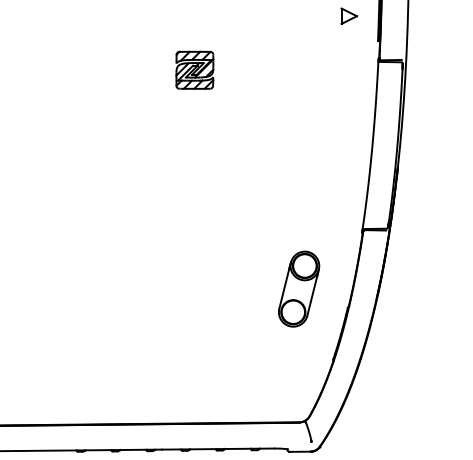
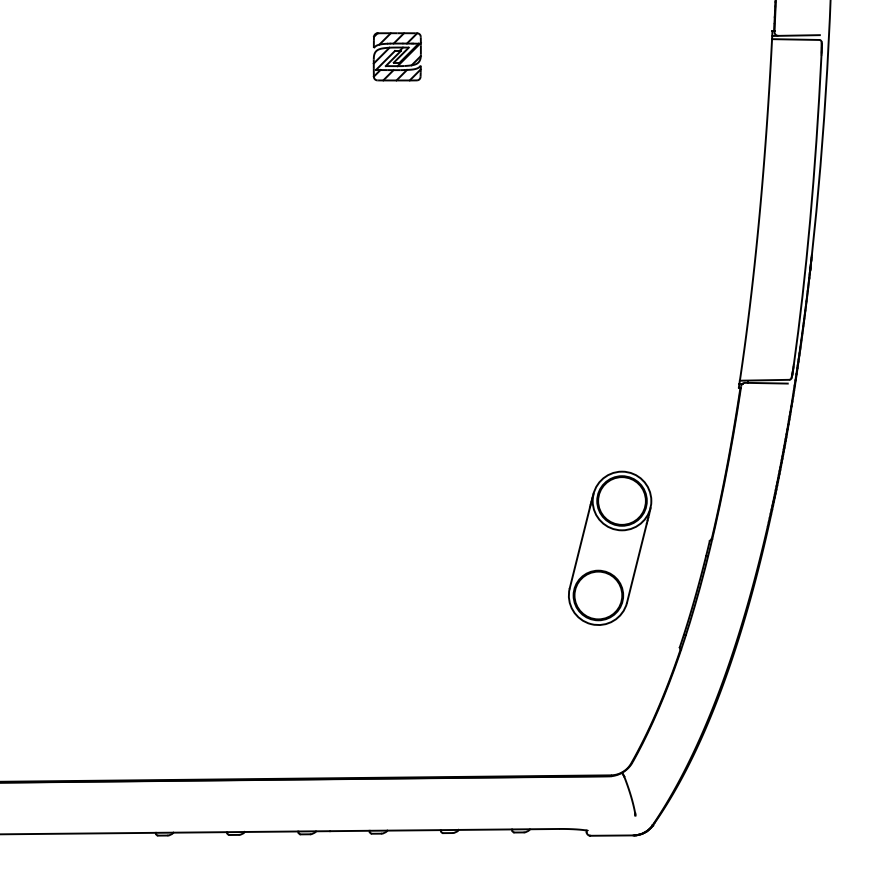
part: (194, 70) -> (396, 56), size x0.62
part: (299, 288) -> (610, 546), moved

